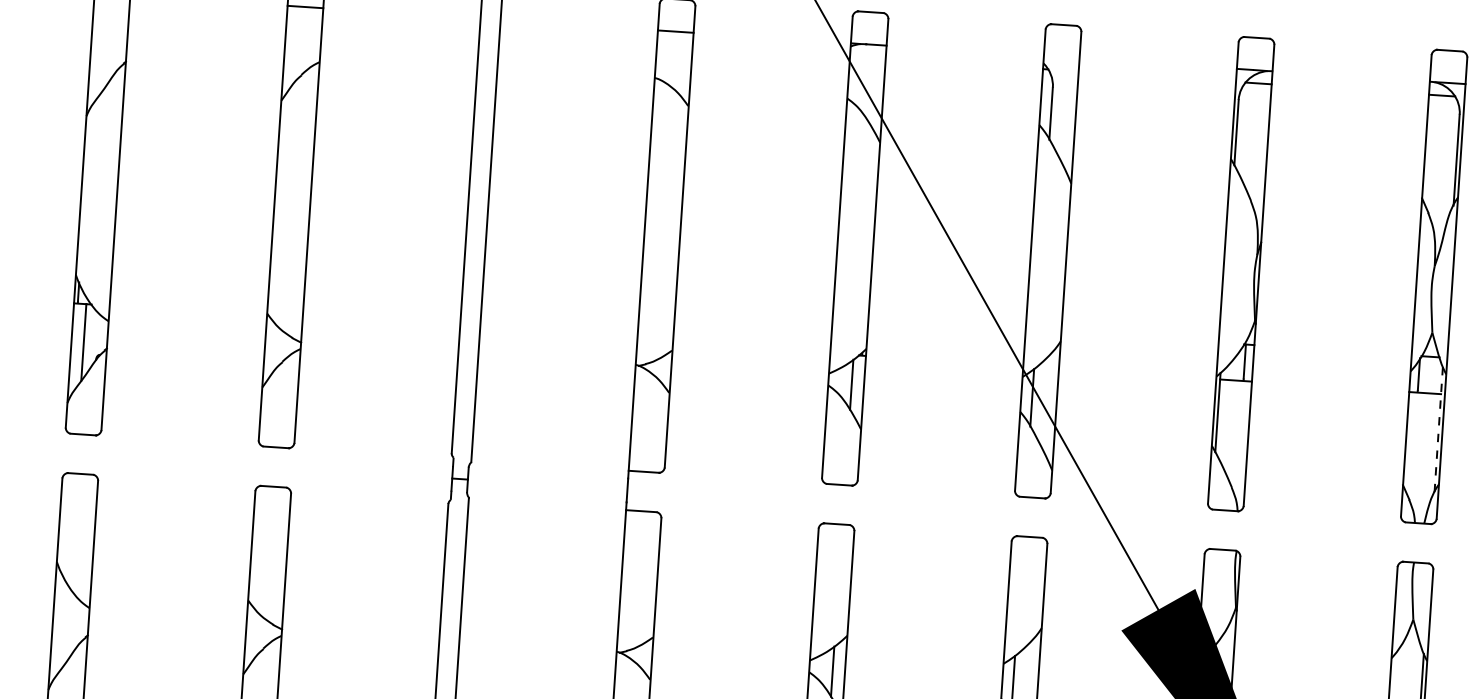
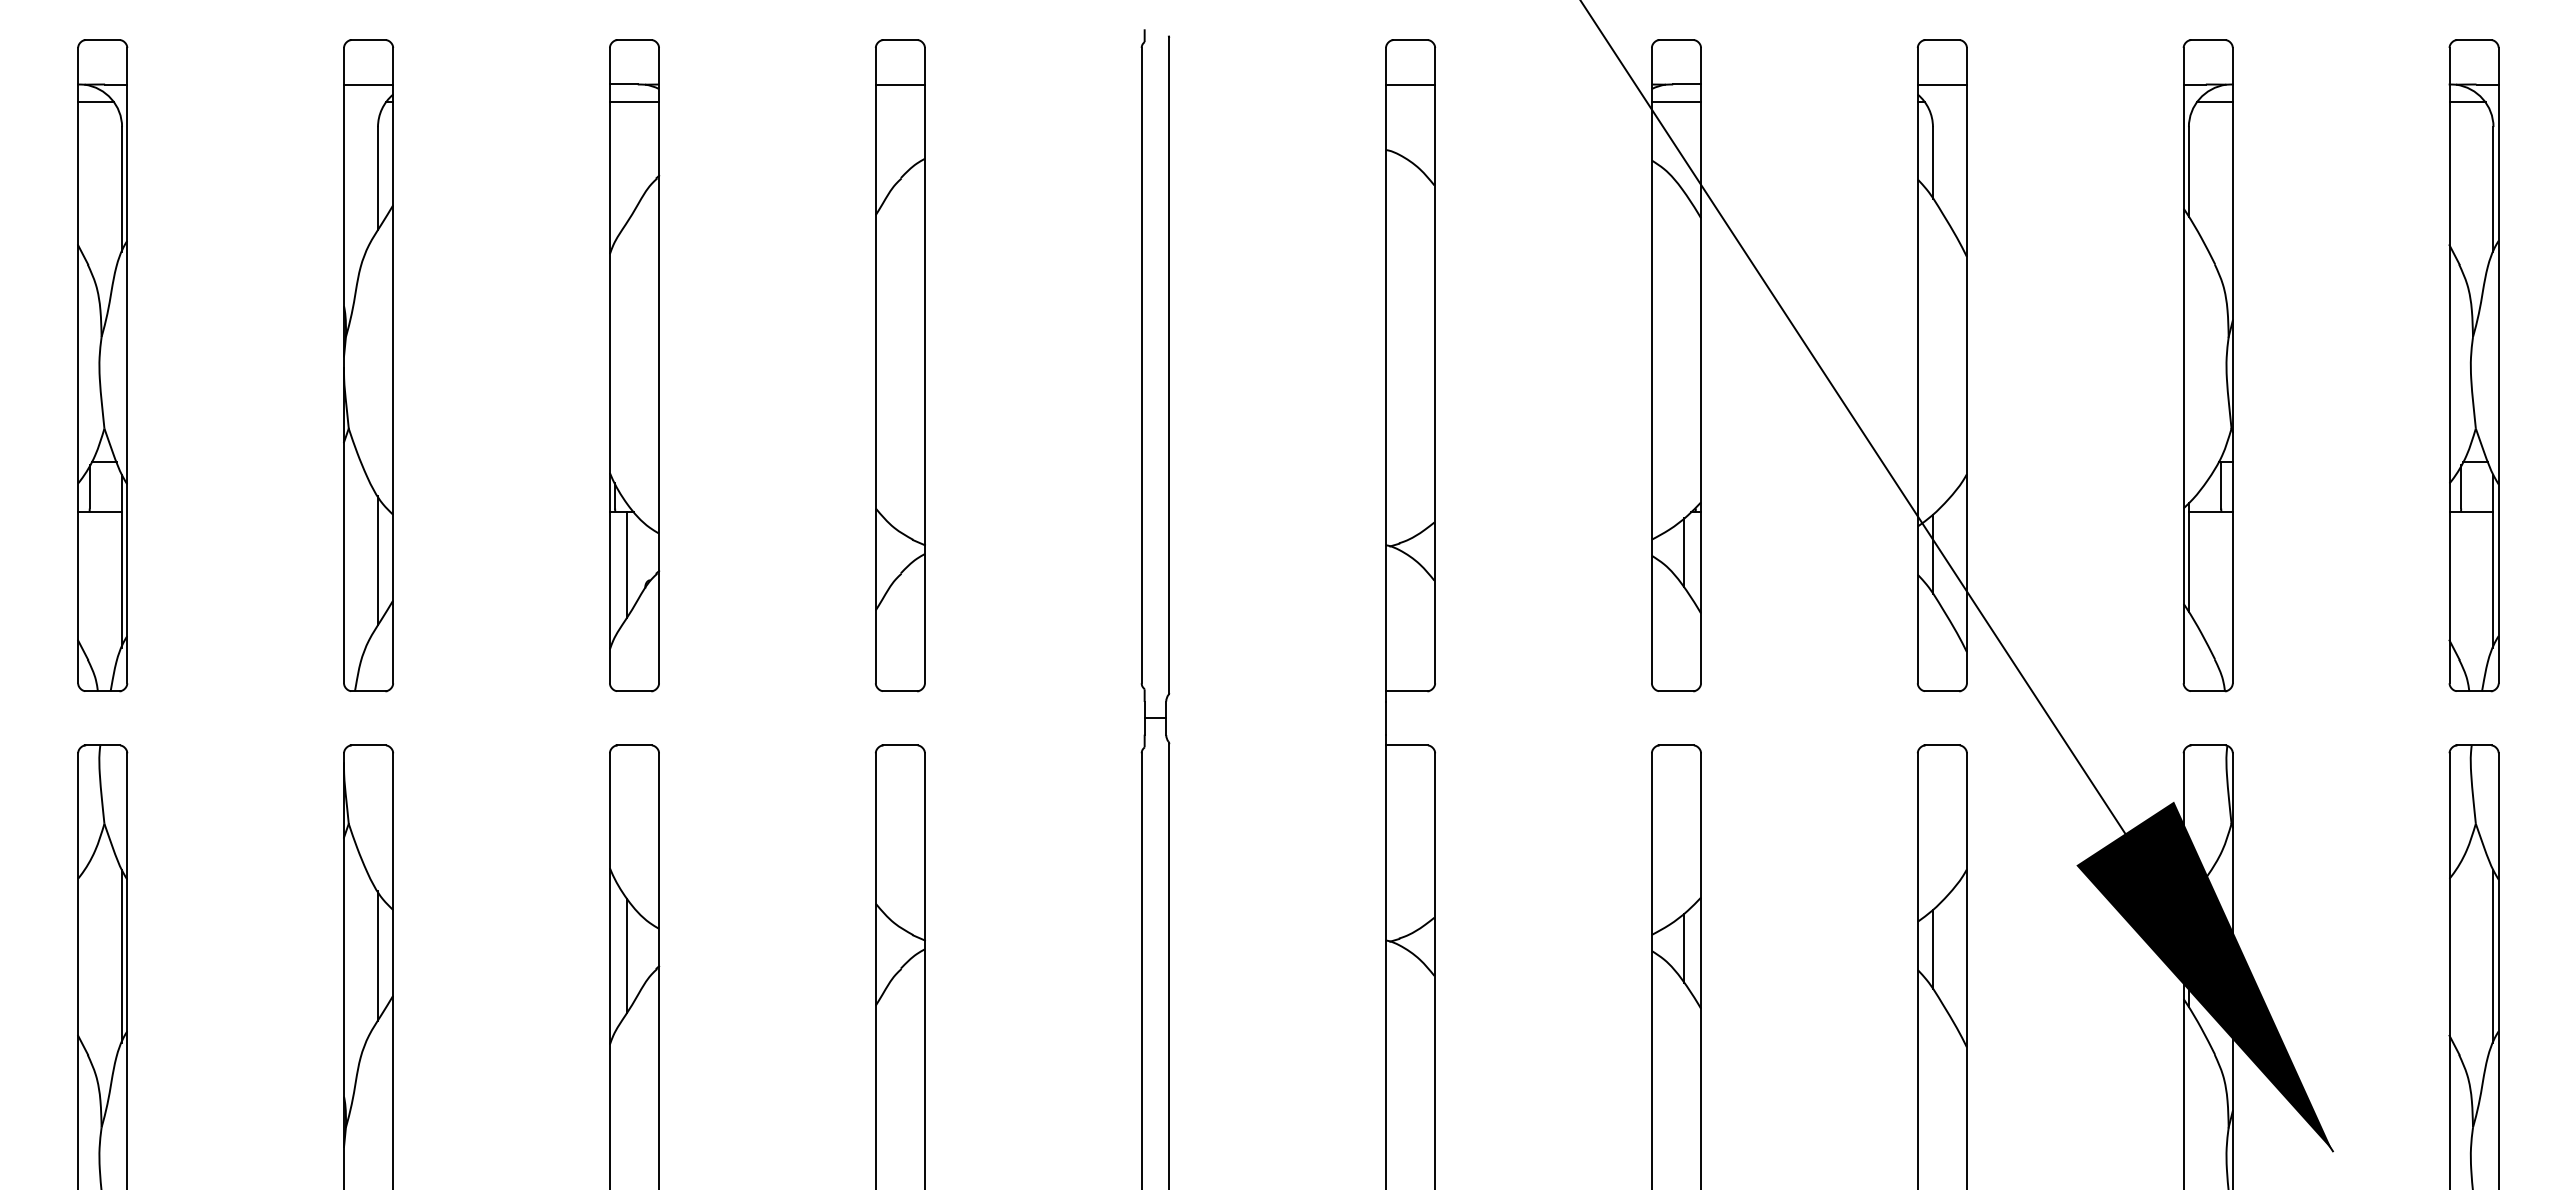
line: (111, 7) -> (634, 102), added
line: (867, 57) -> (1676, 102), added
line: (1061, 57) -> (1941, 84), added
line: (1438, 430) -> (2493, 561), dashed -> solid
line: (64, 626) -> (626, 955), added

